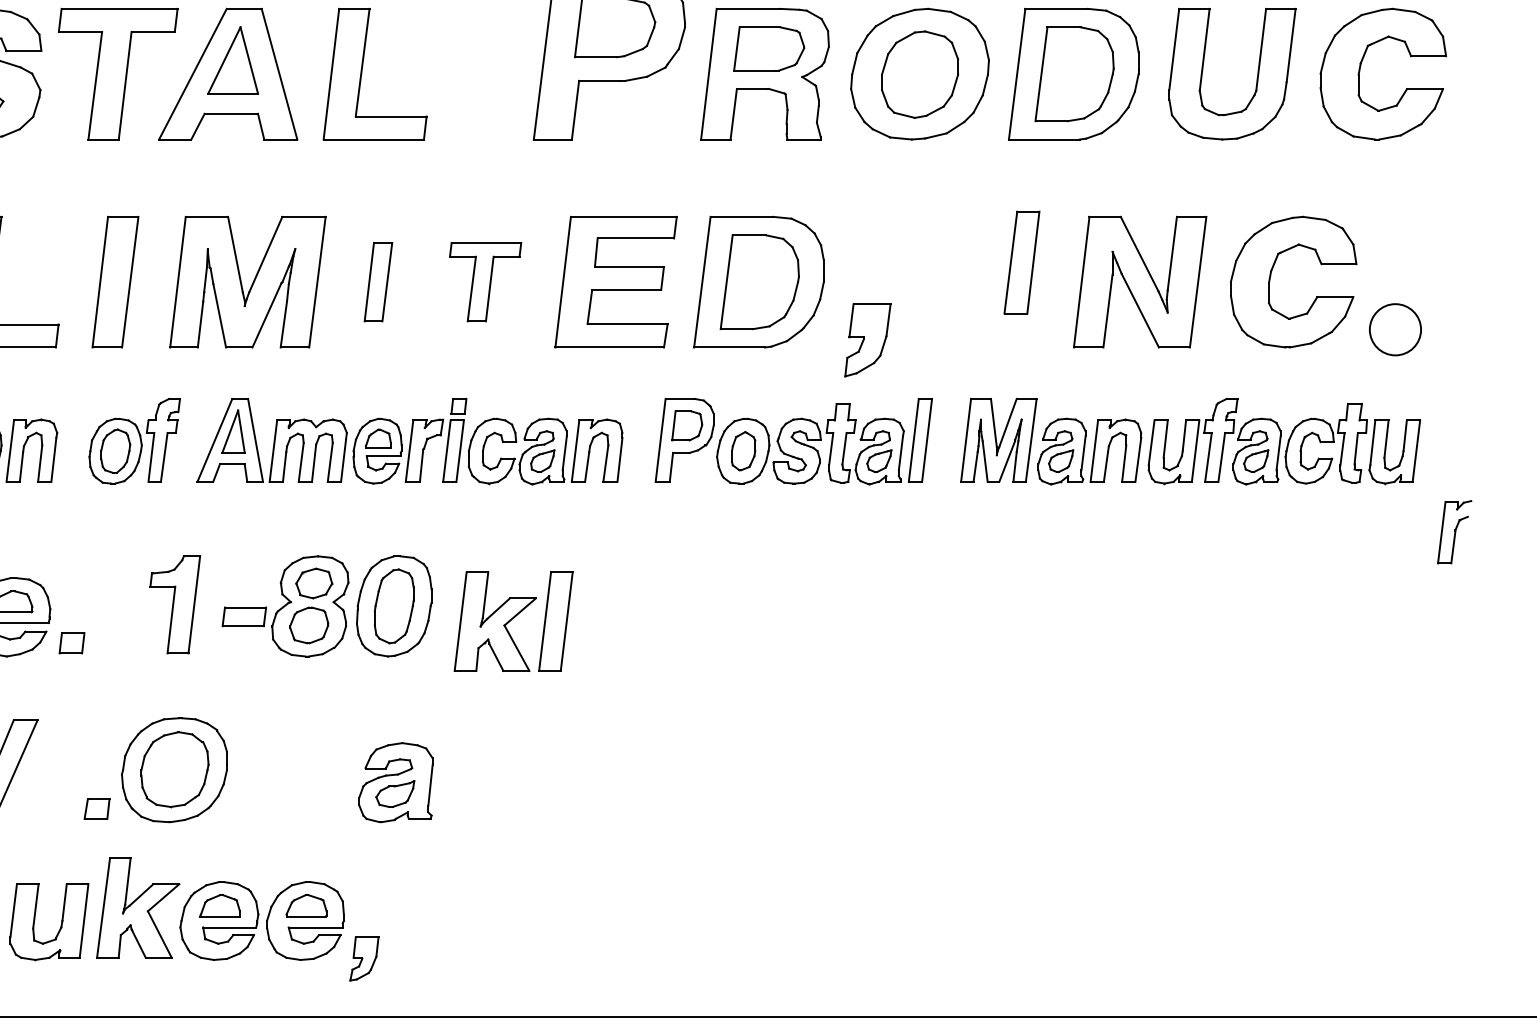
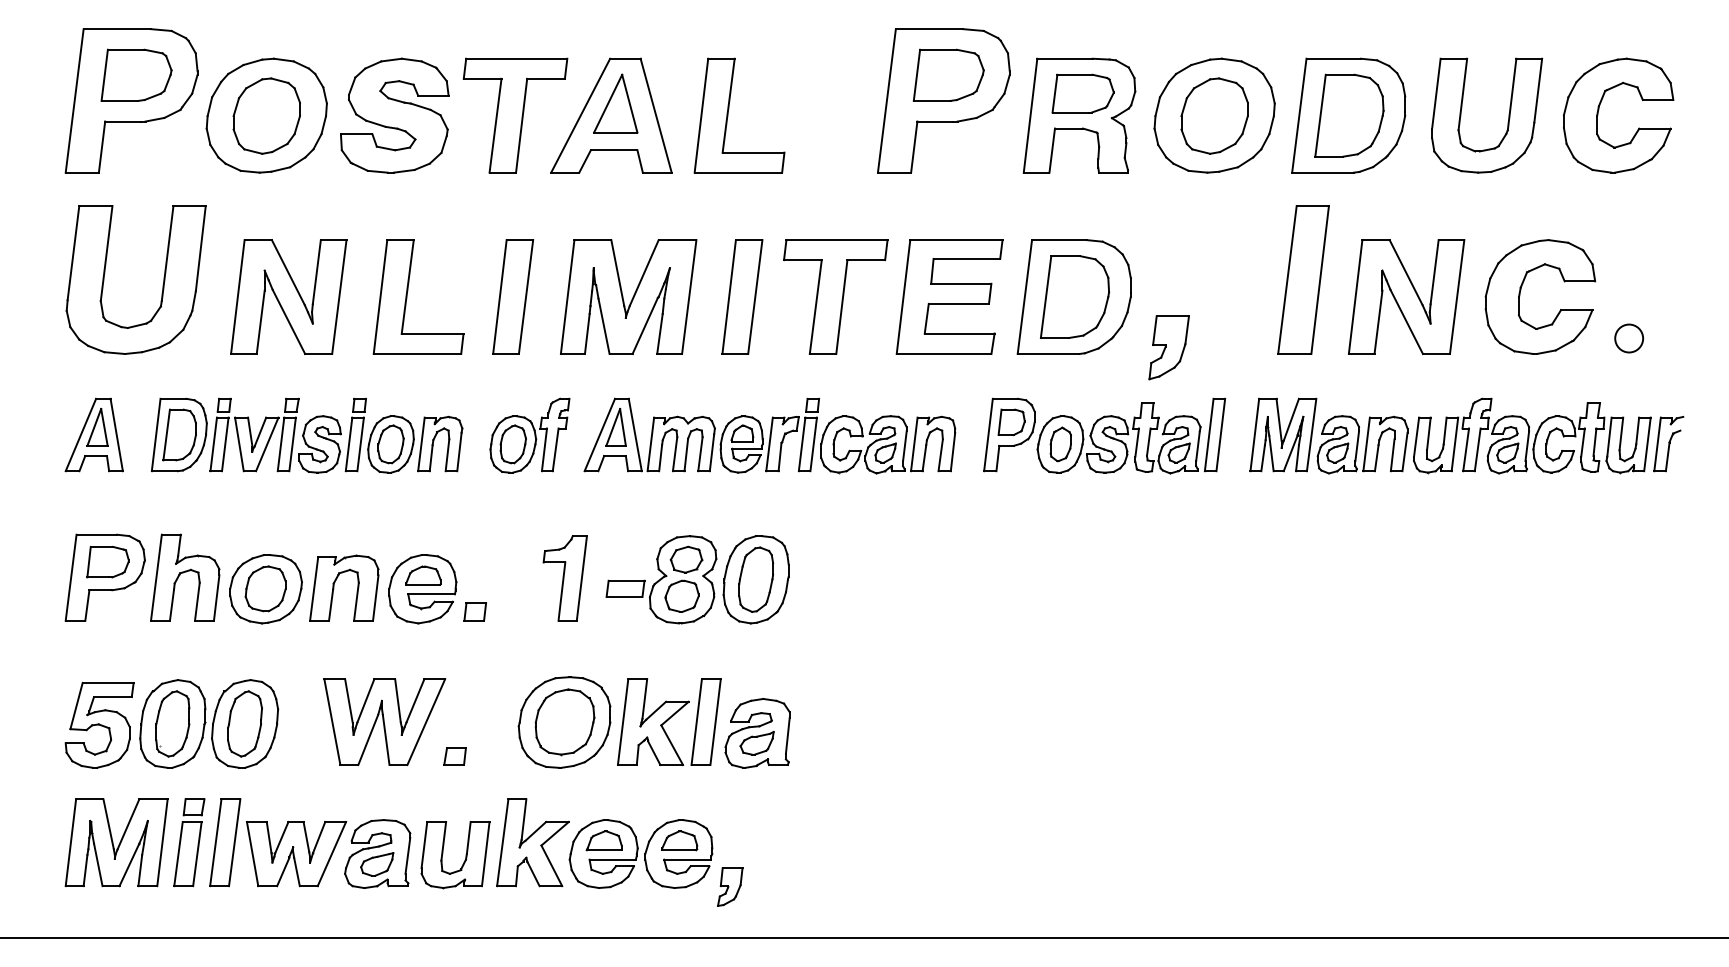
part: (1021, 262) -> (1303, 279), size x1.67
part: (378, 281) -> (742, 296), size x1.67
part: (485, 281) -> (835, 296), size x1.67
circle: (1395, 329) -> (1629, 338), size x0.62
part: (1454, 532) -> (1668, 444), moved
part: (513, 621) -> (669, 721), moved
part: (96, 809) -> (454, 756), moved

